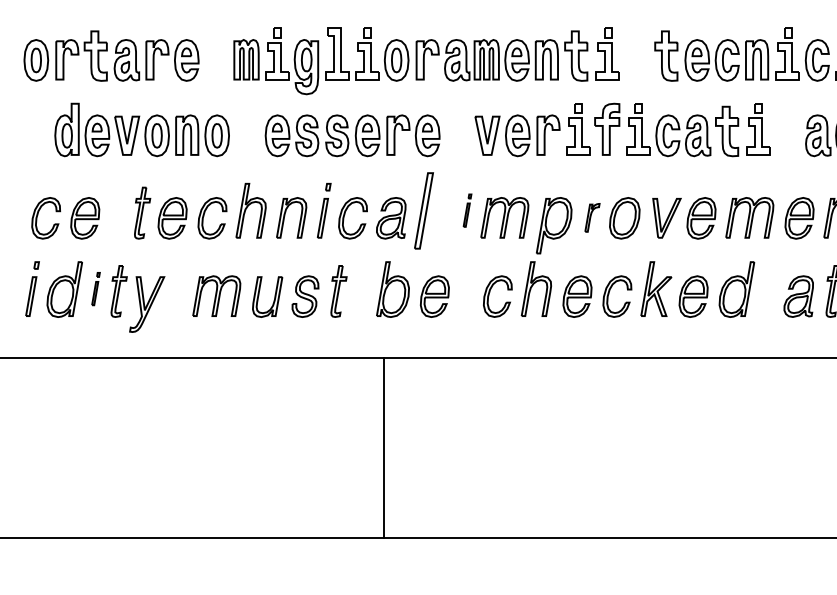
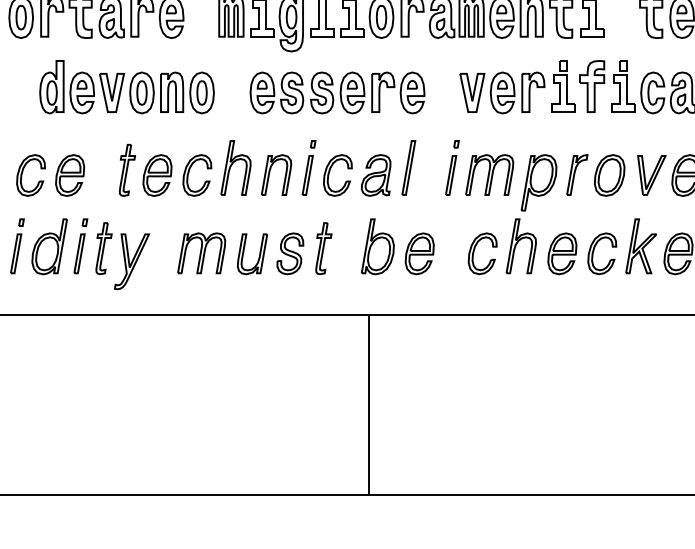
part: (423, 210) -> (408, 167), size x0.71
part: (467, 210) -> (452, 167), size x1.67
part: (592, 217) -> (577, 174), size x1.43
part: (95, 288) -> (80, 245), size x1.67

